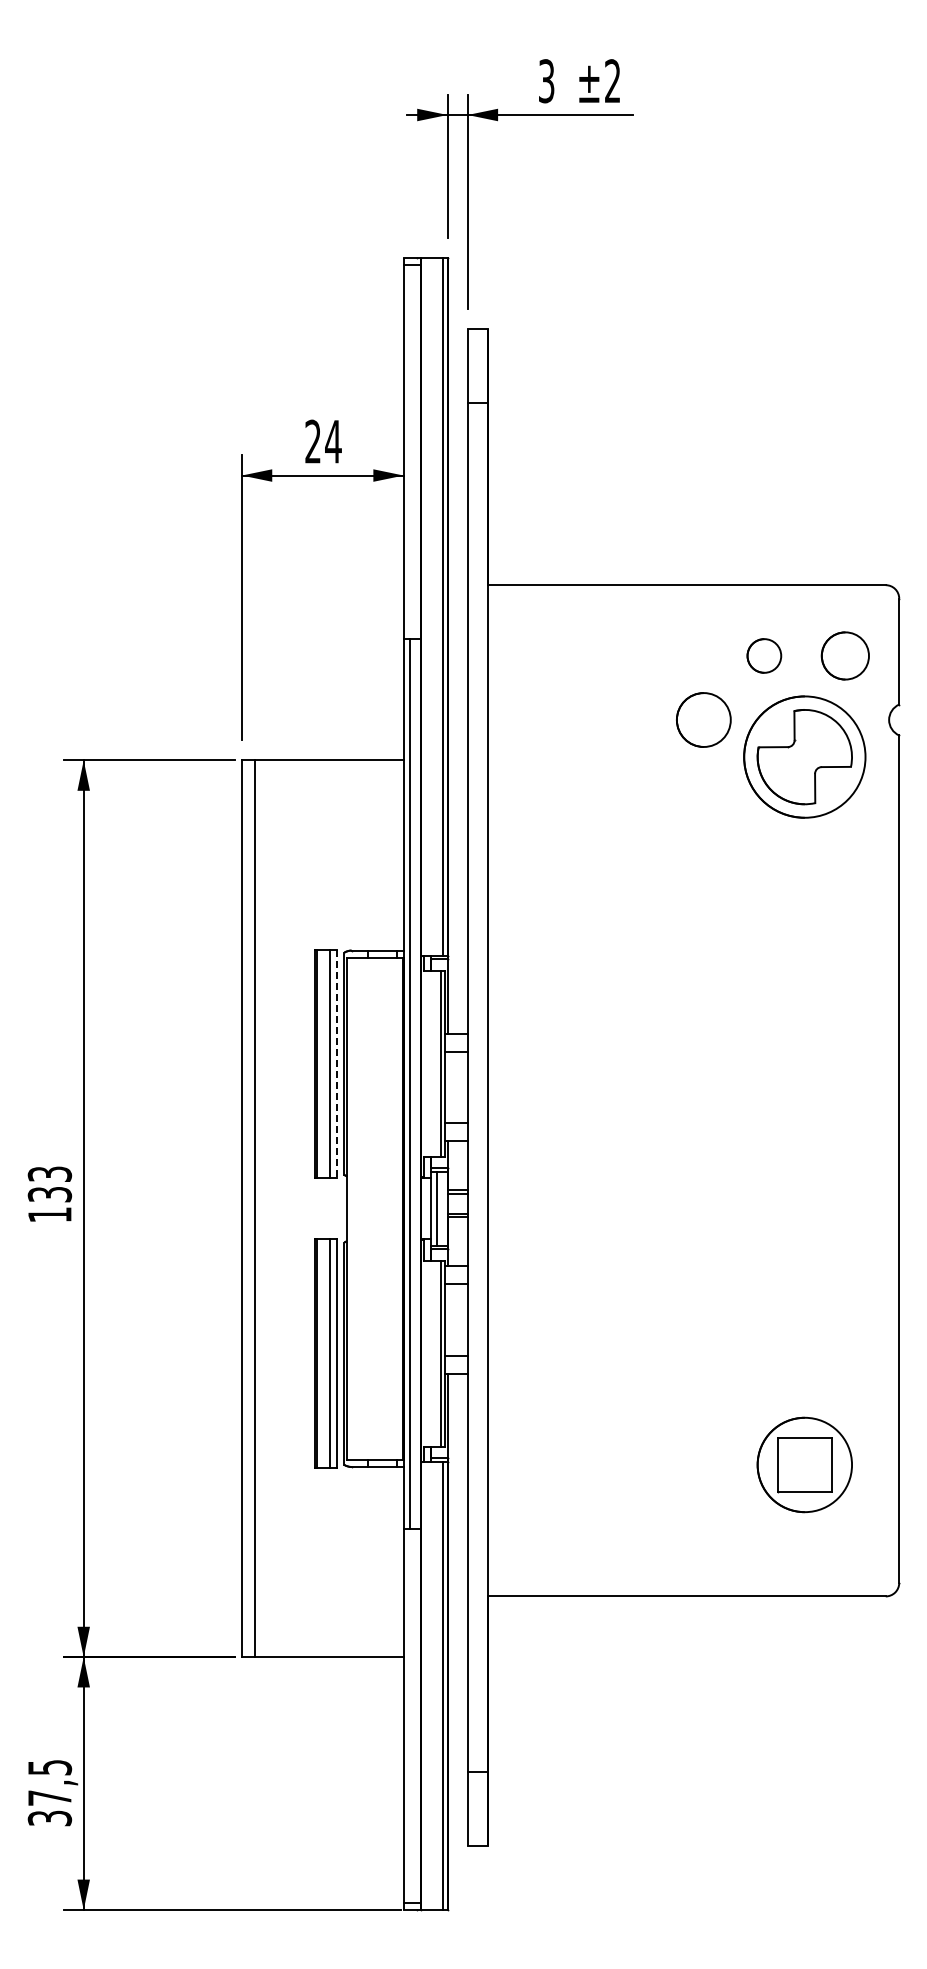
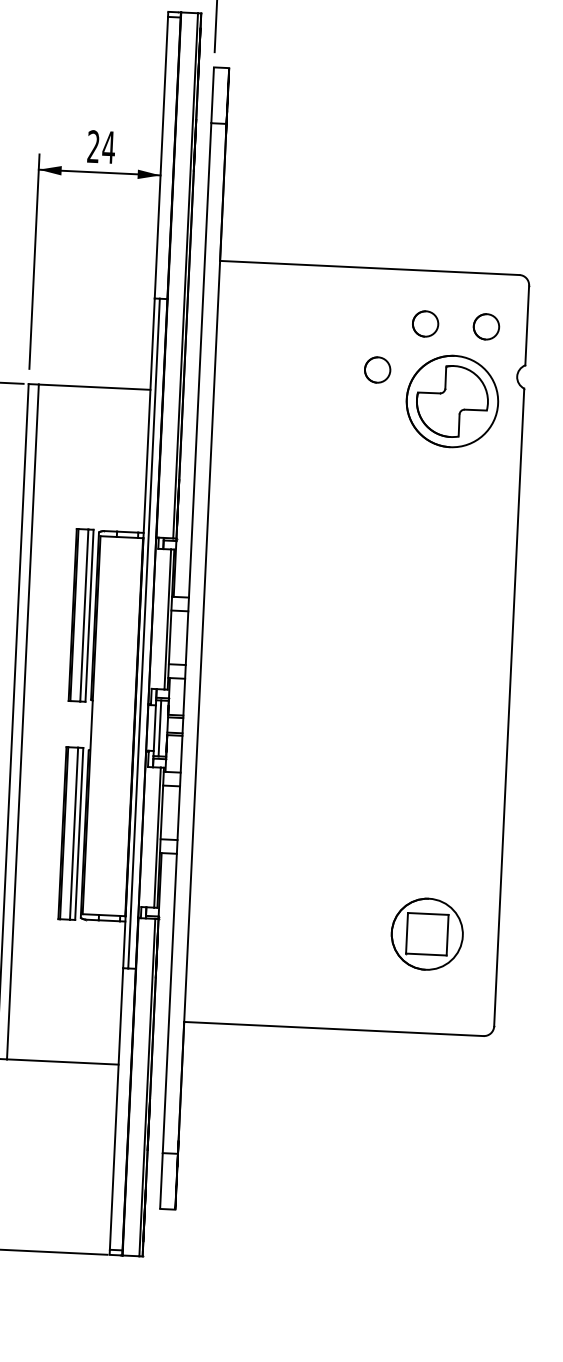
circle: (844, 655) -> (485, 326), size x0.71
part: (703, 719) -> (377, 369), size x0.62
line: (337, 1064) -> (89, 616), dashed -> solid

